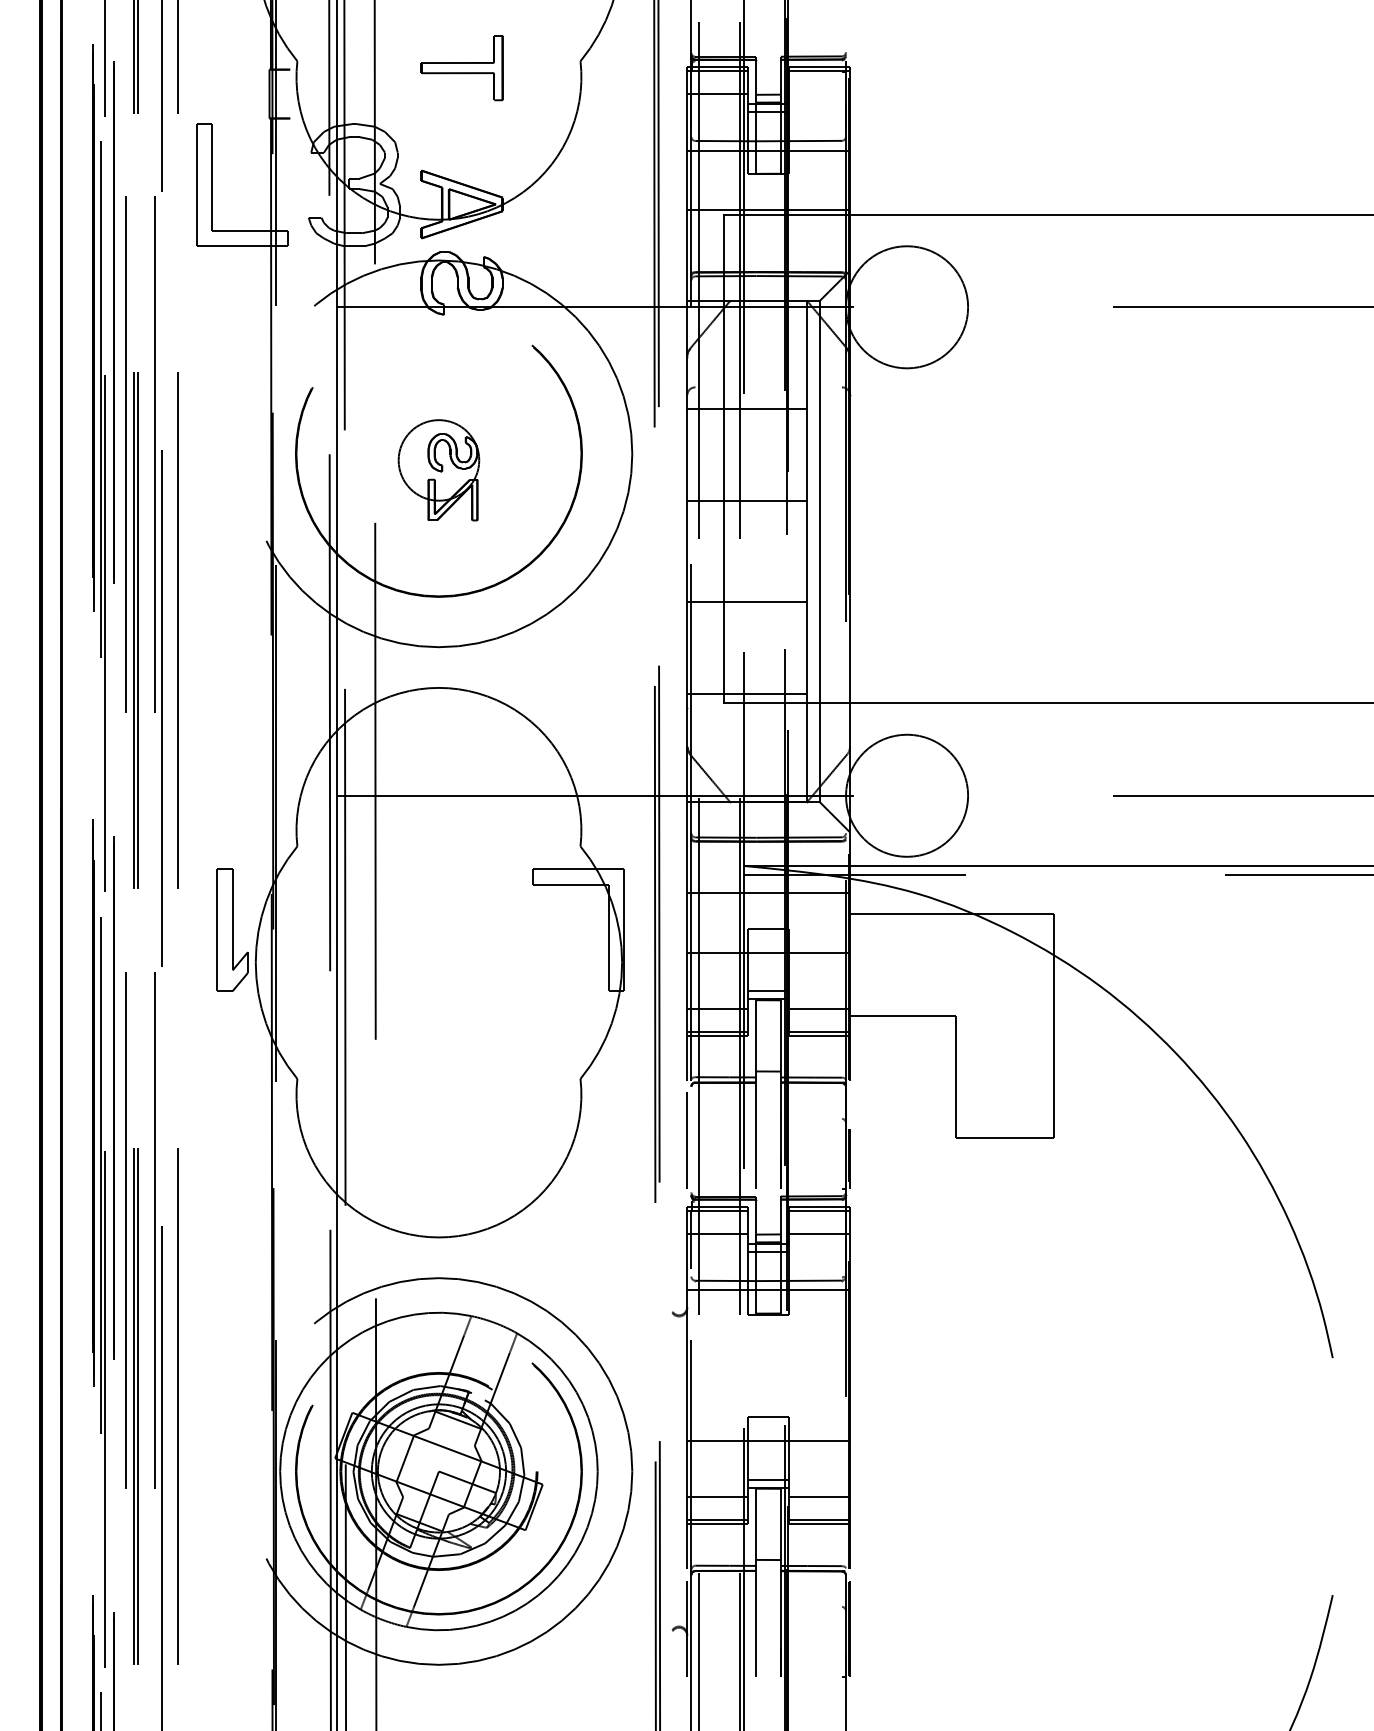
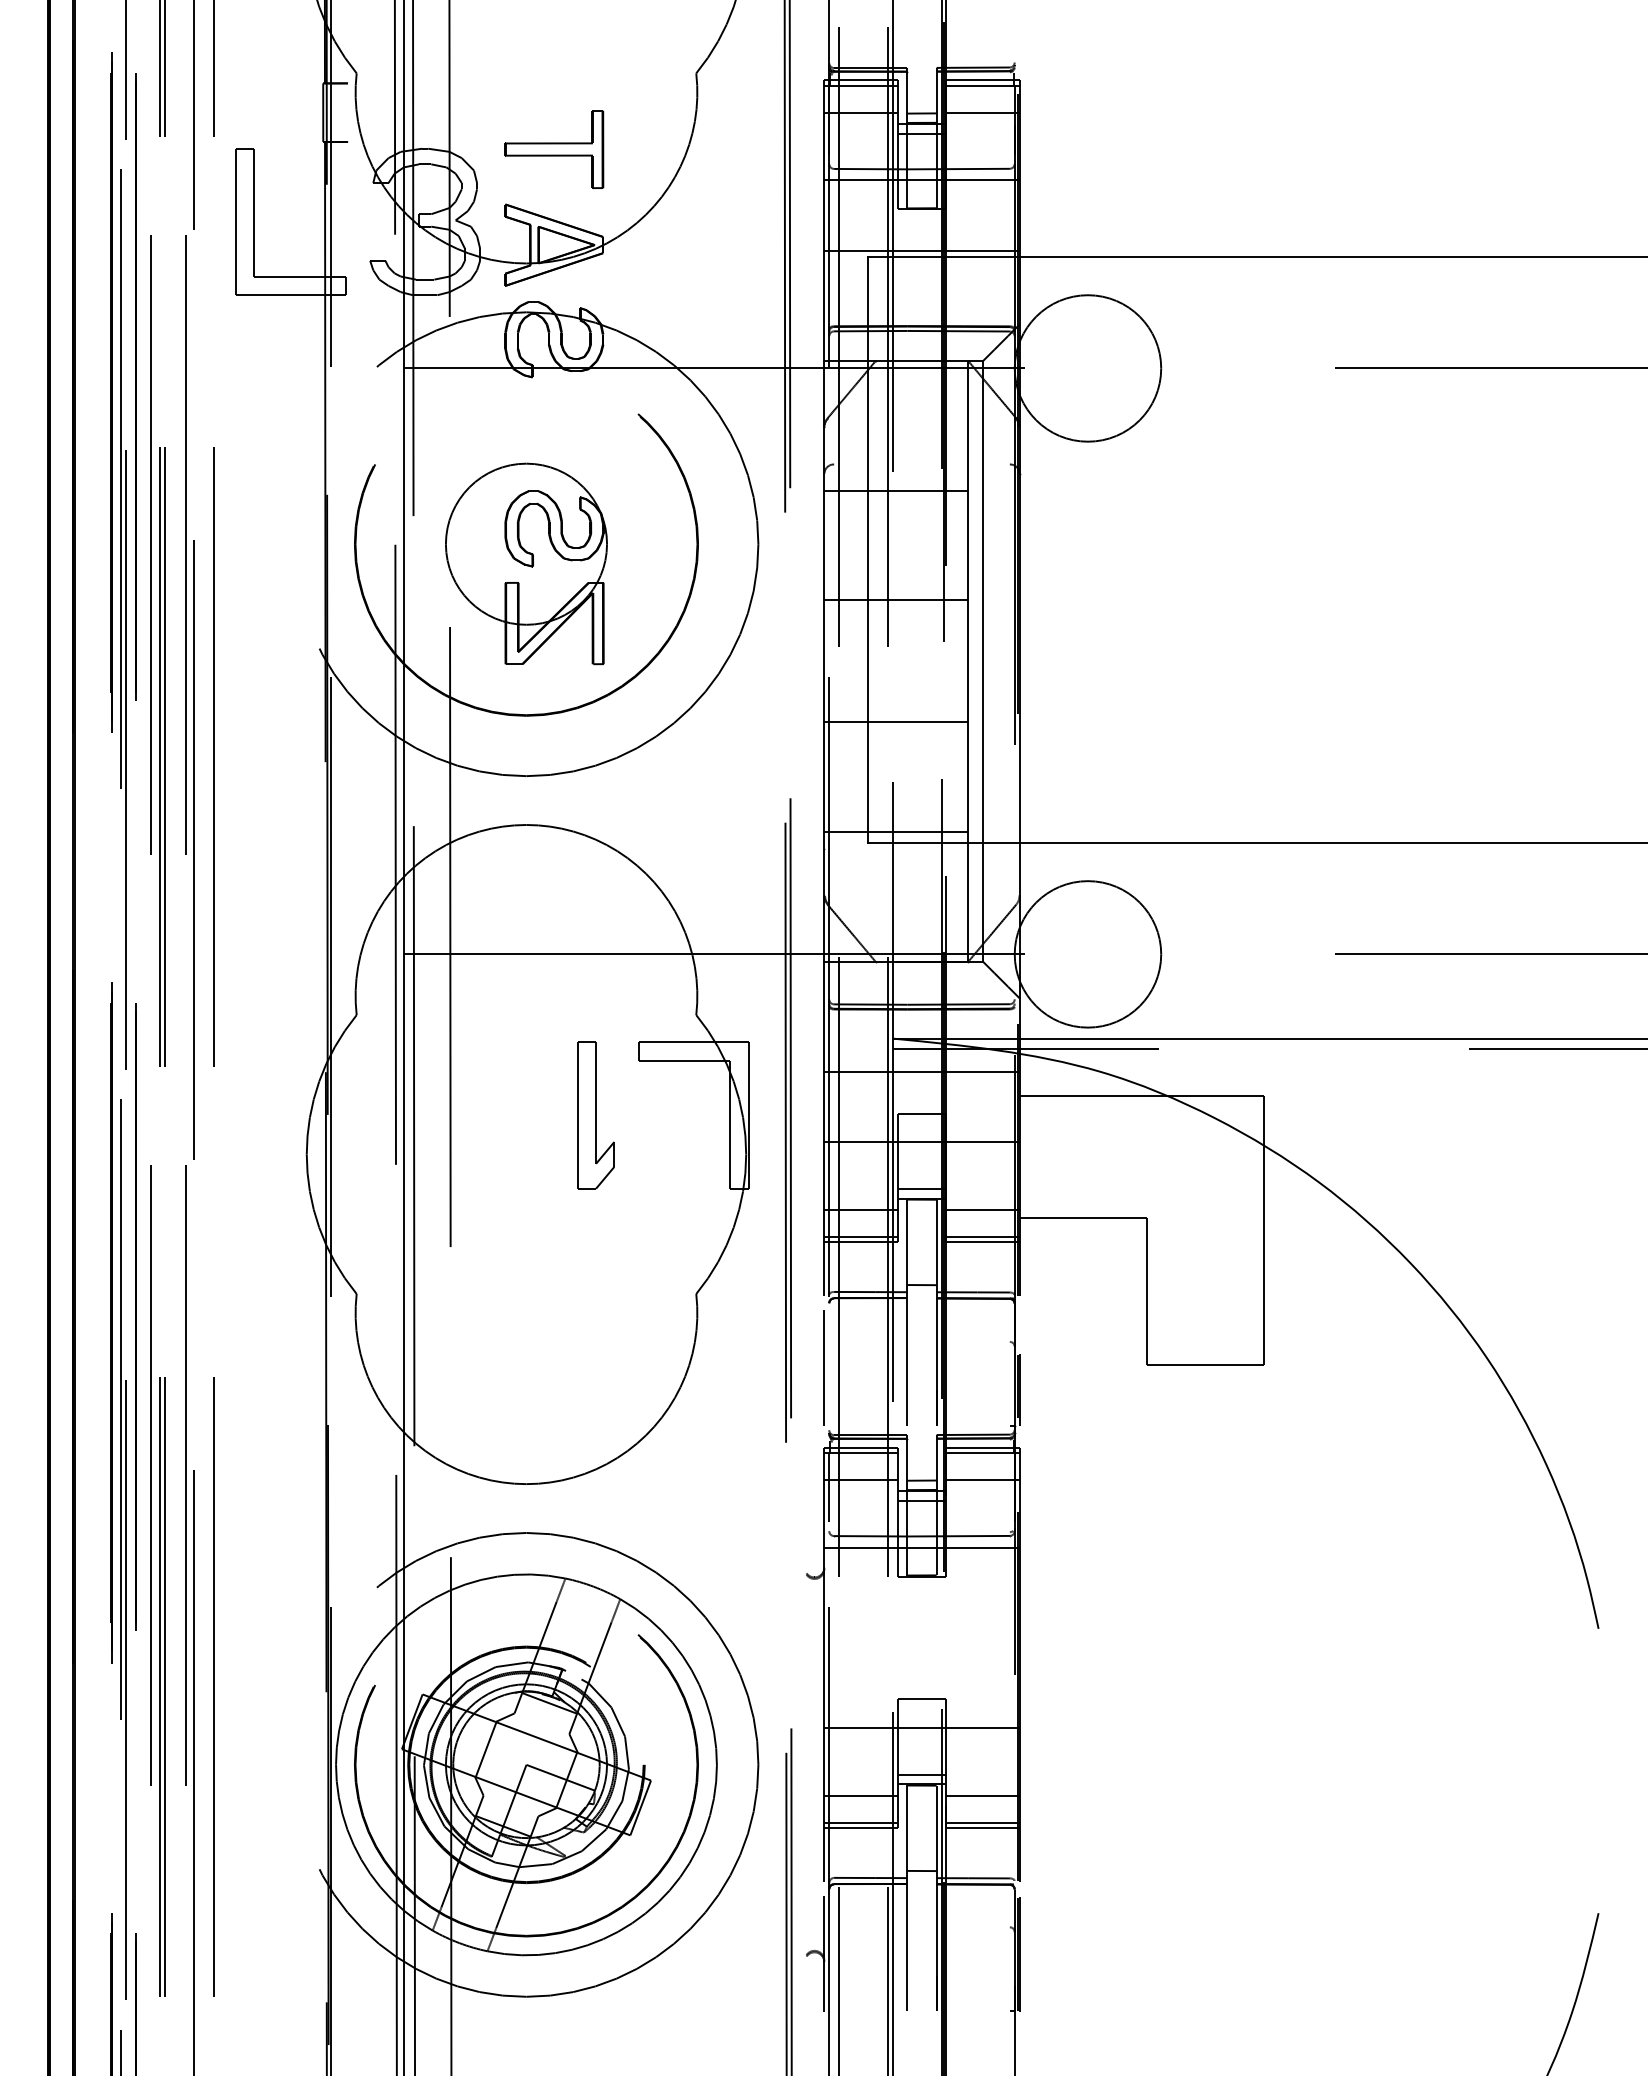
part: (462, 68) -> (554, 149), moved
line: (819, 93) -> (982, 112), added
part: (438, 469) -> (526, 563), size x1.67
part: (232, 930) -> (595, 1115), moved

